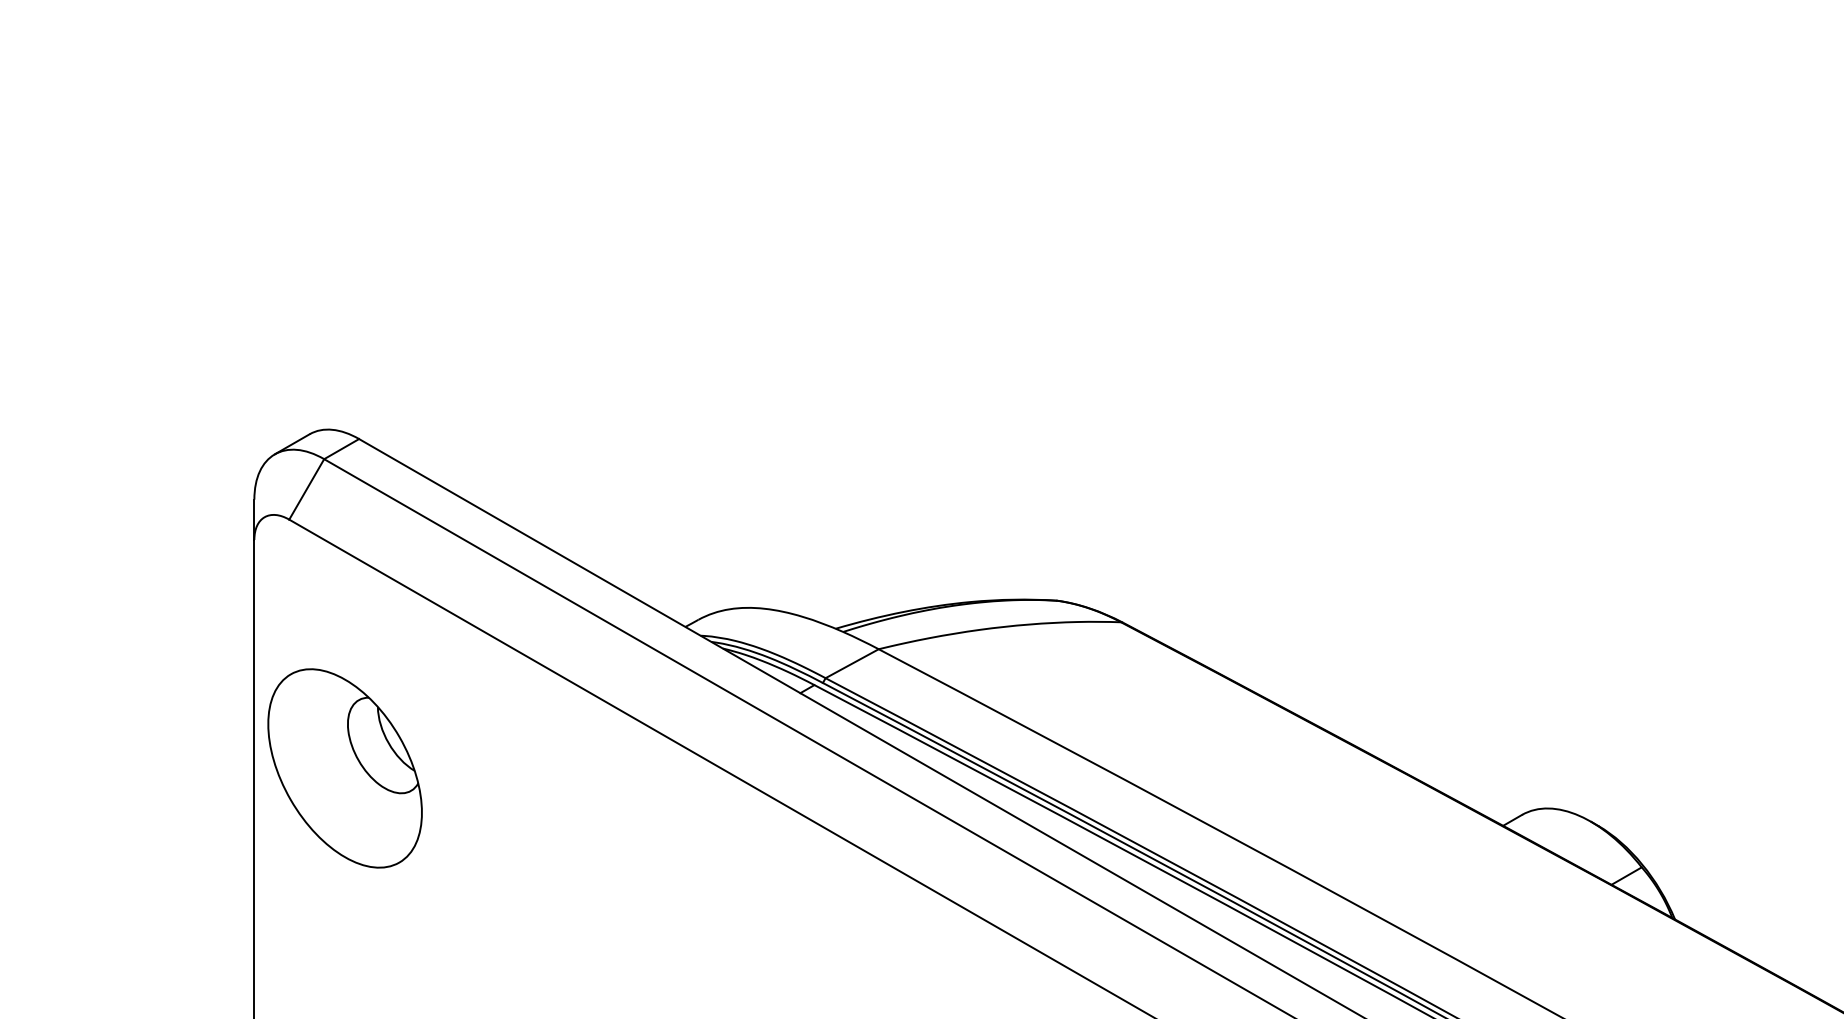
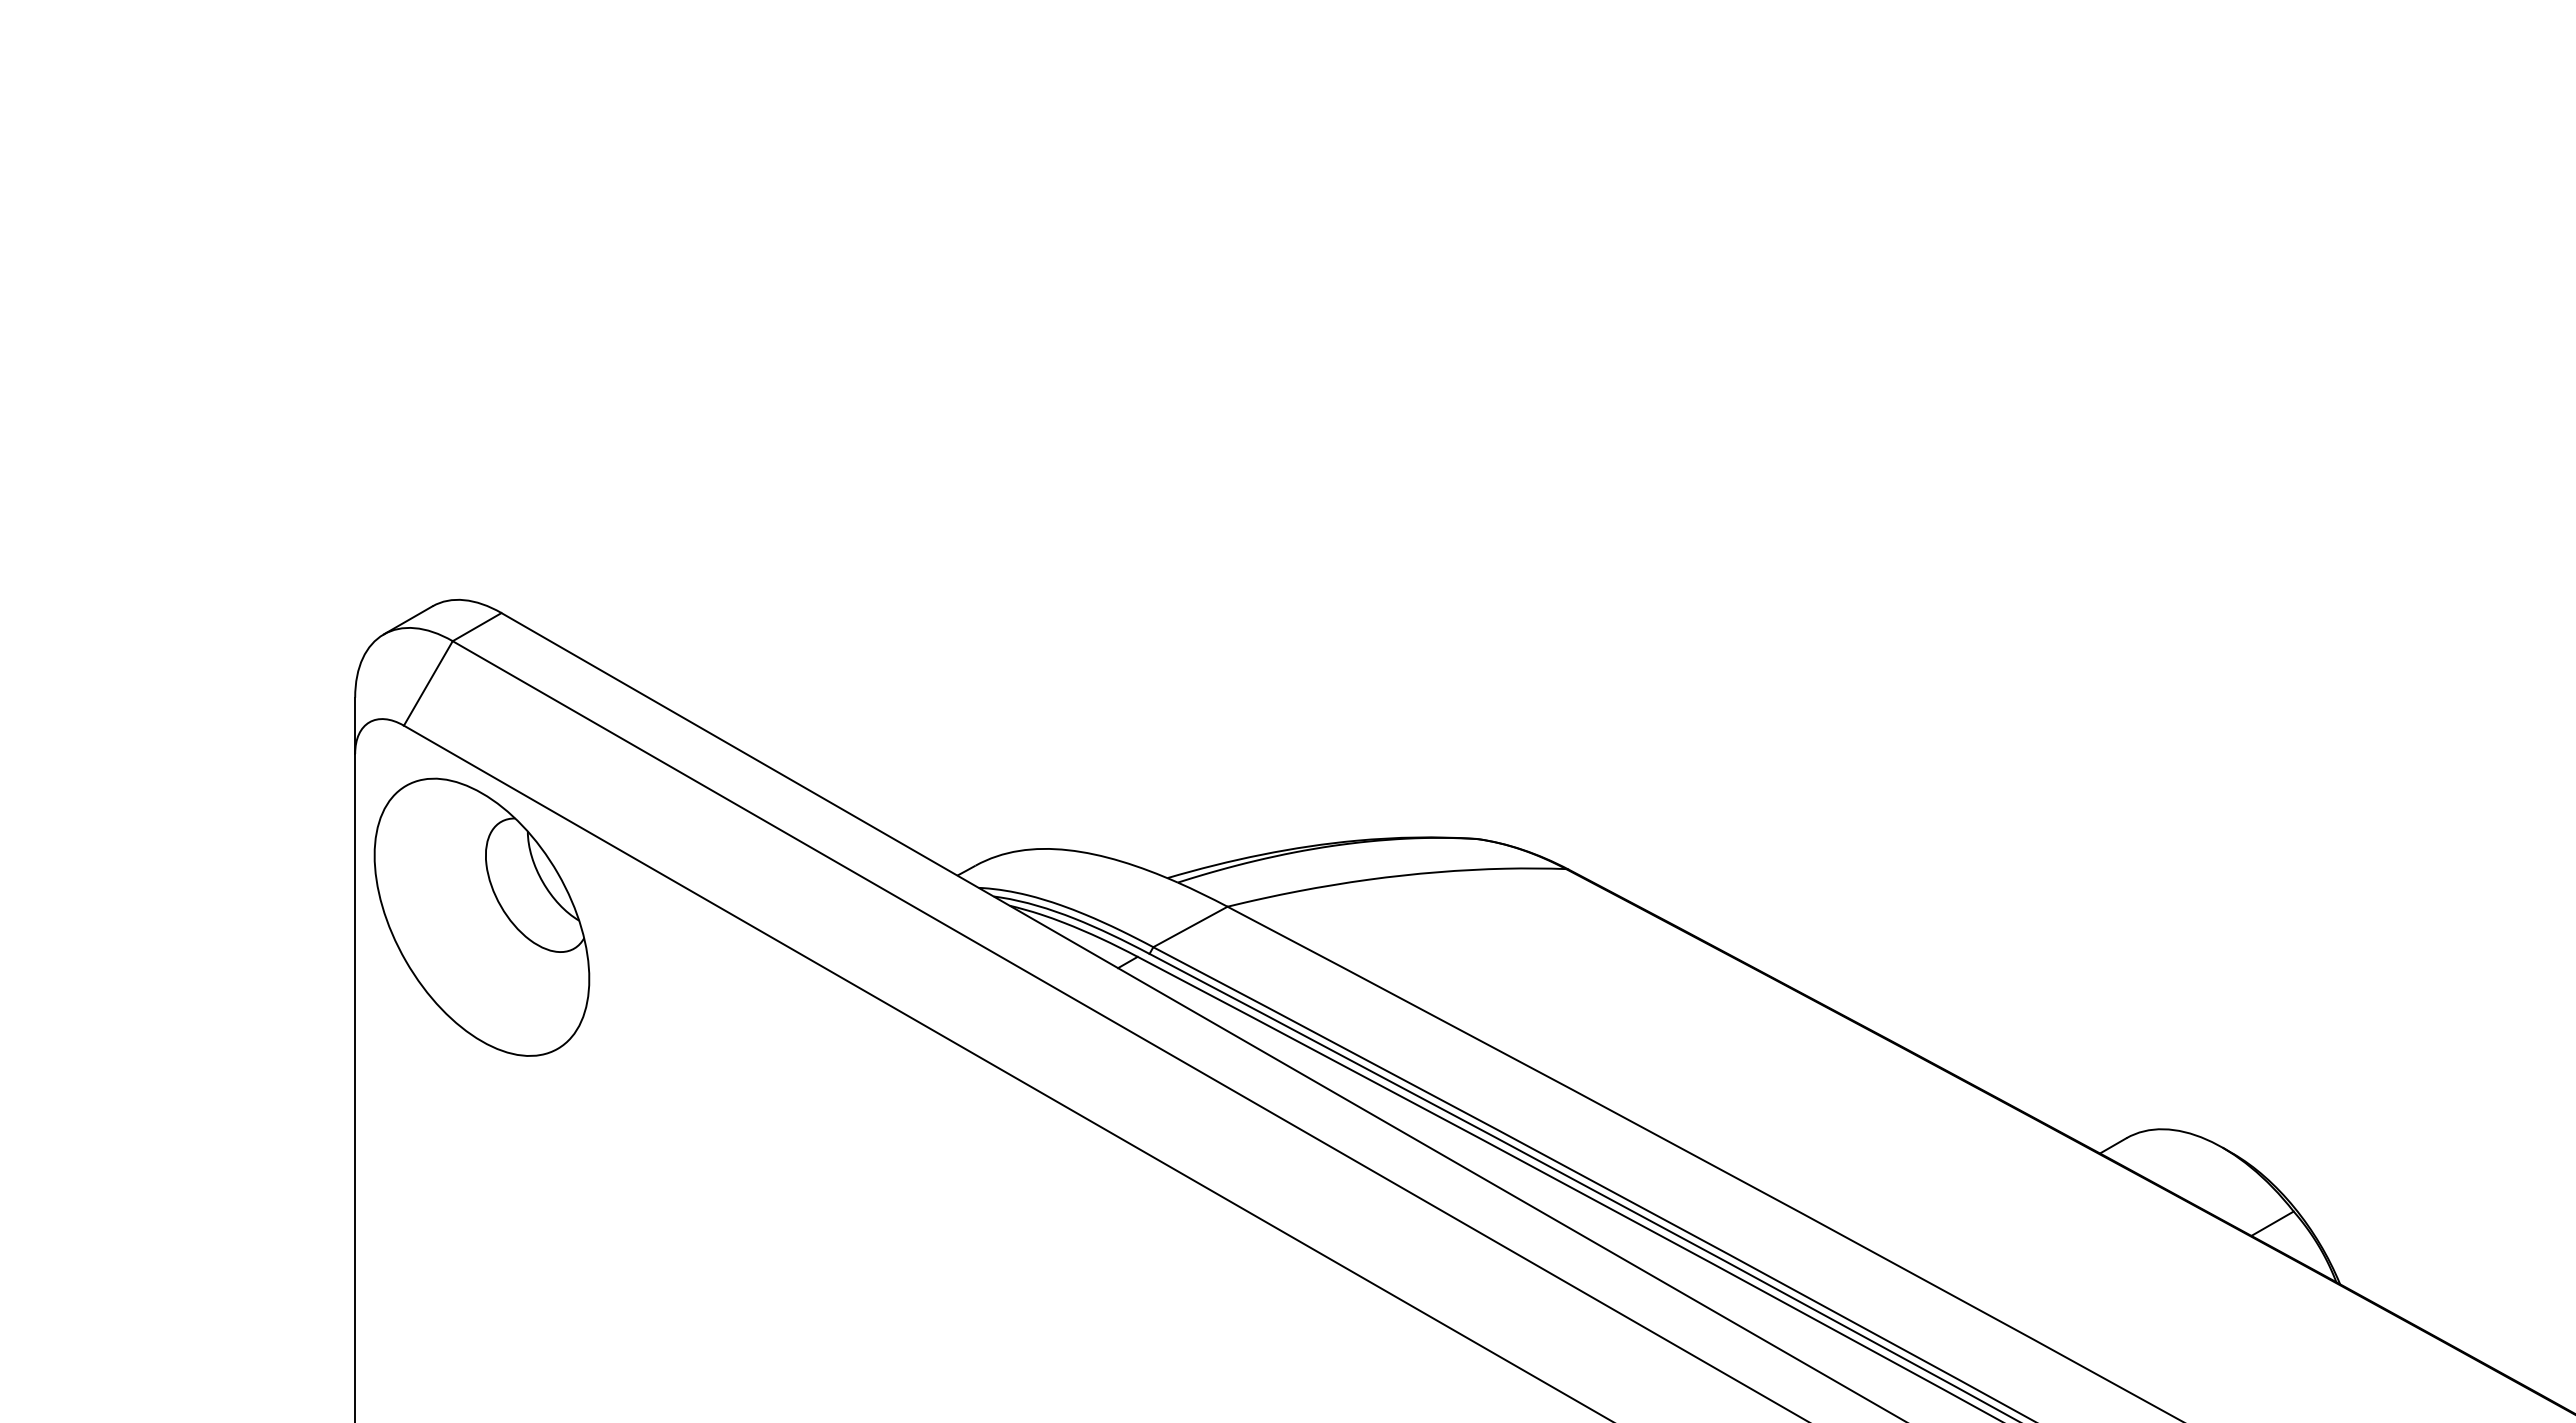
part: (344, 767) -> (481, 916), moved

